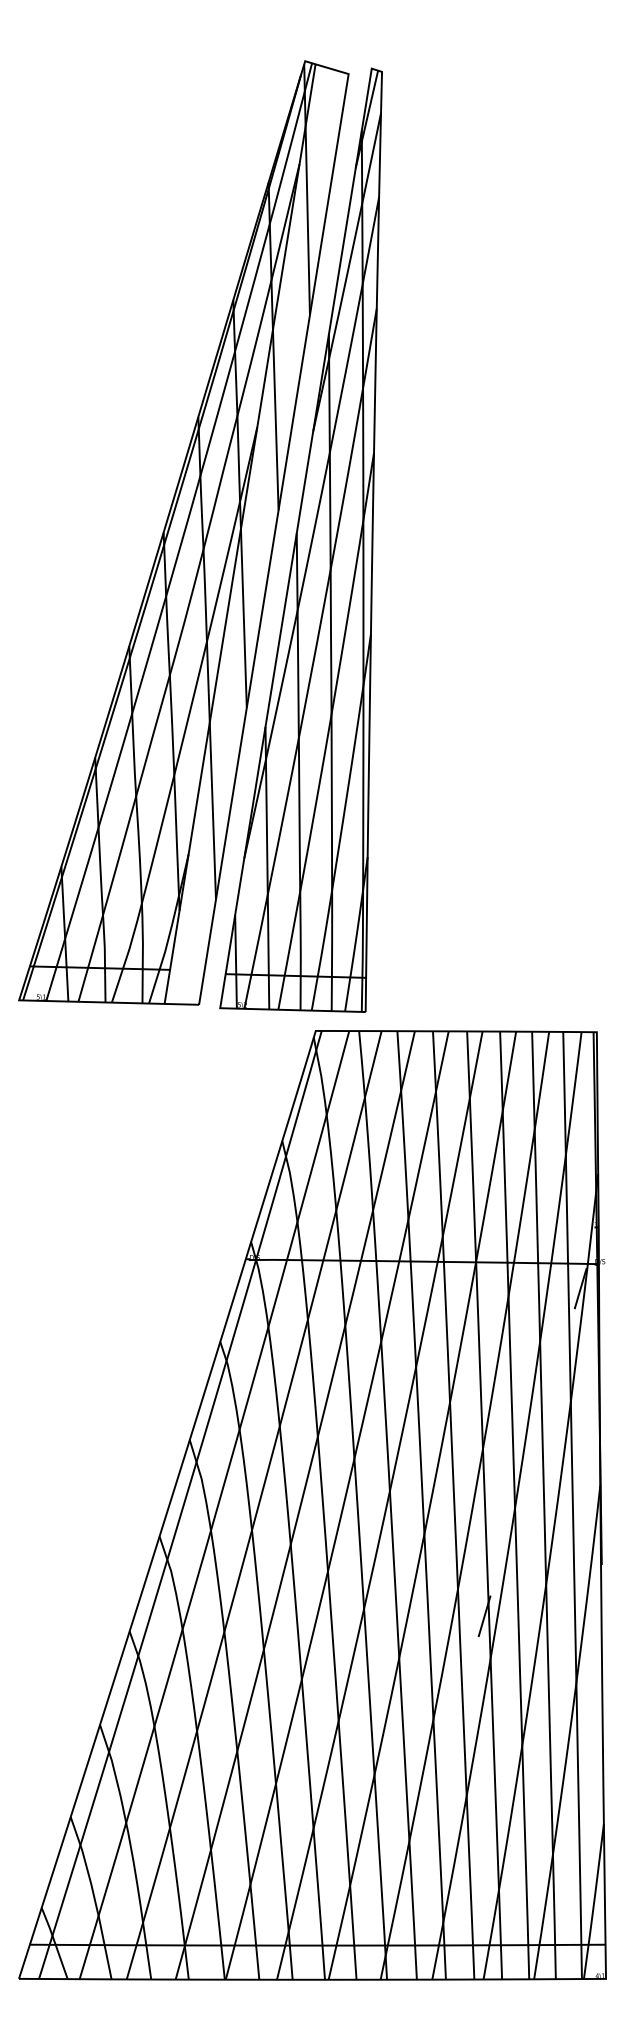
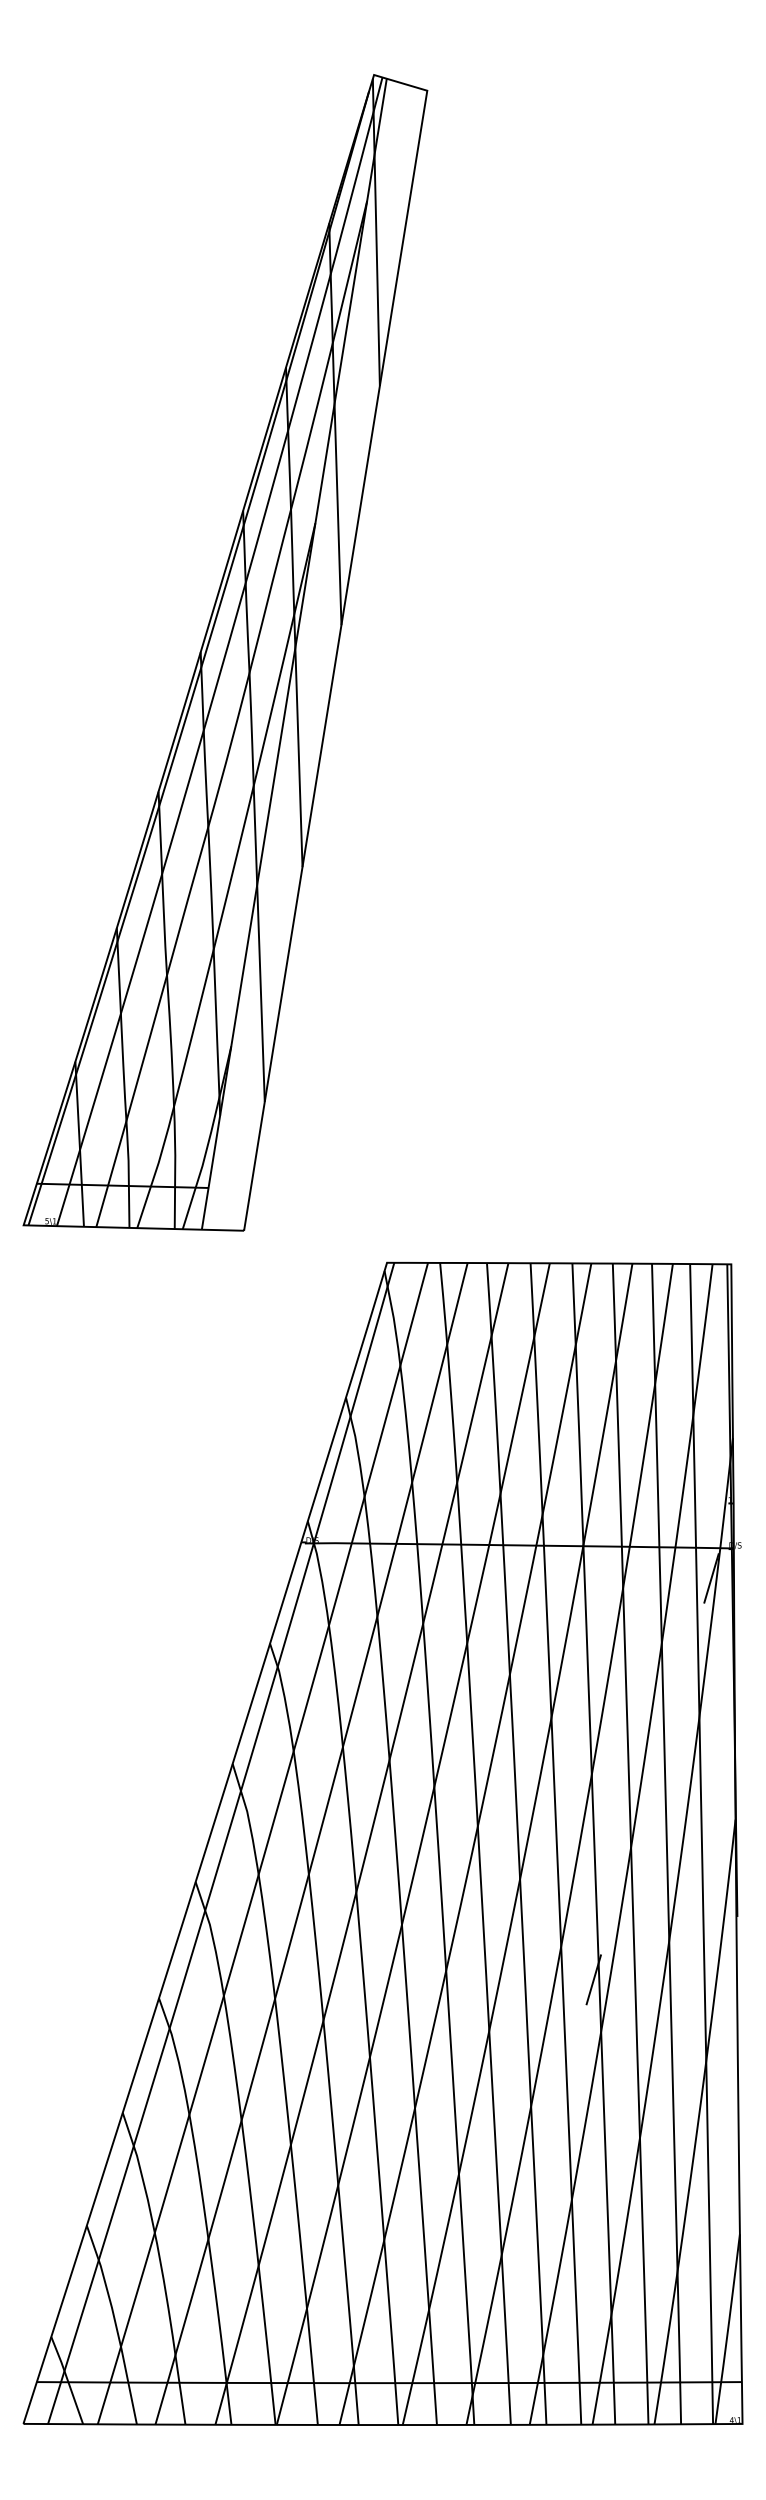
part: (300, 539) -> (368, 660), removed

